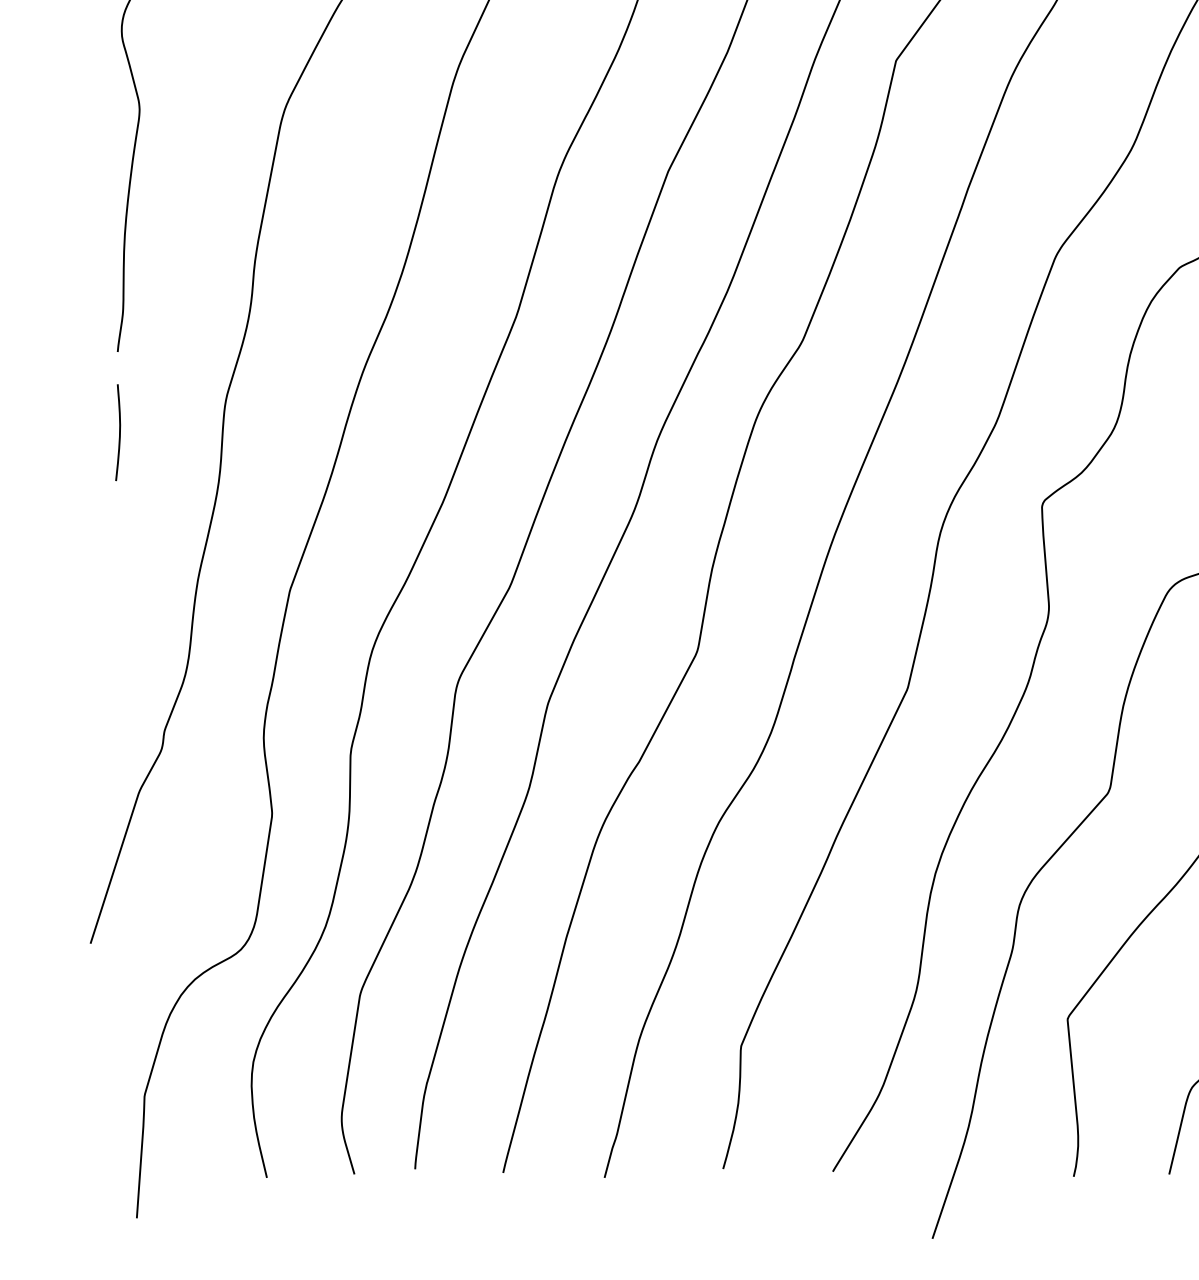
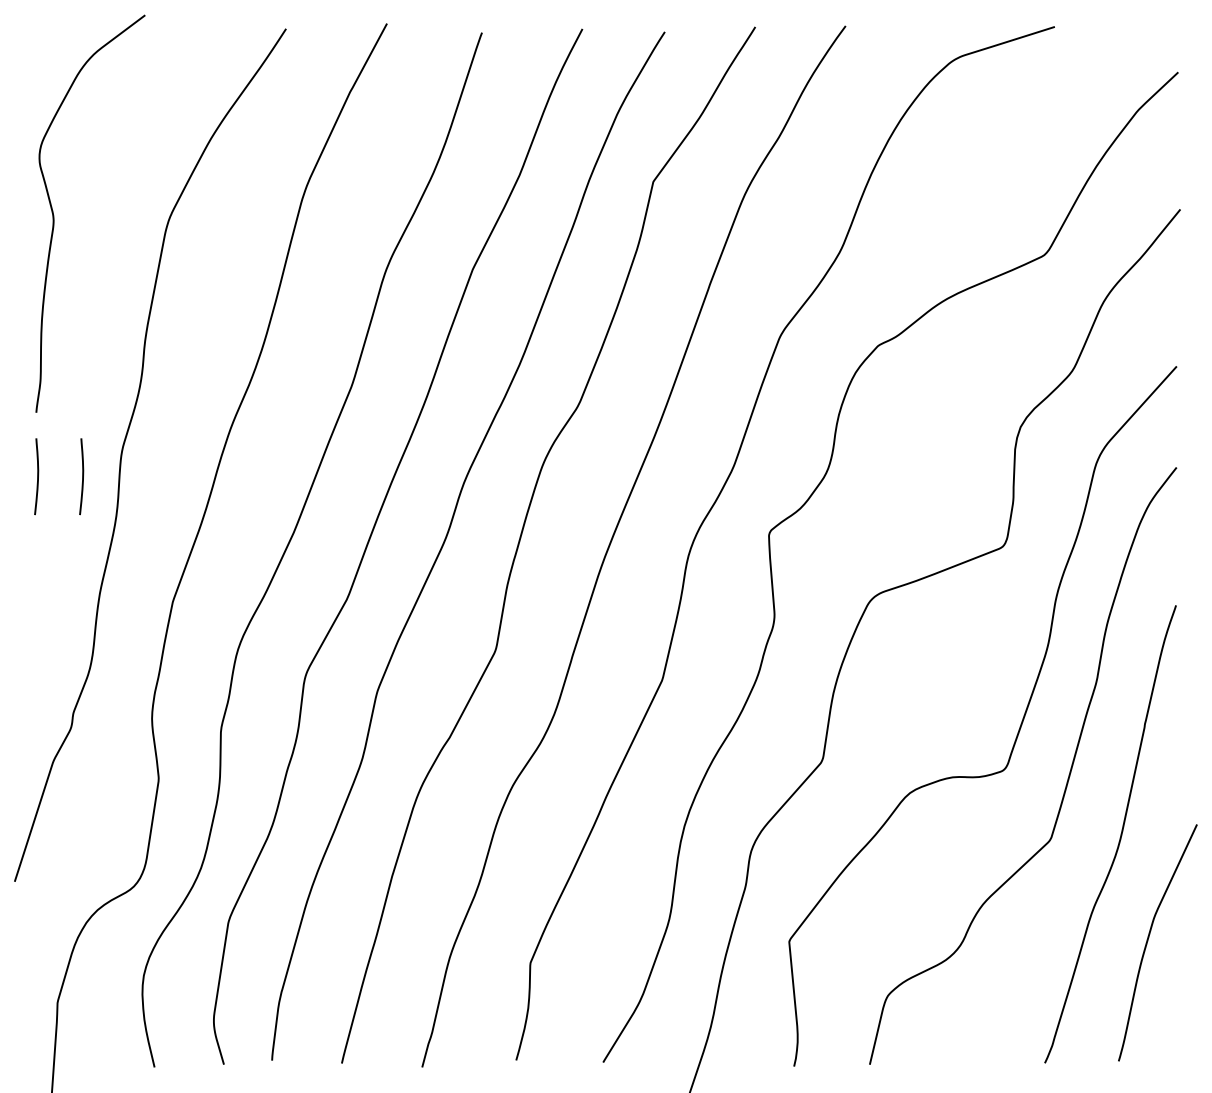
curve: (176, 432) -> (82, 476), added

